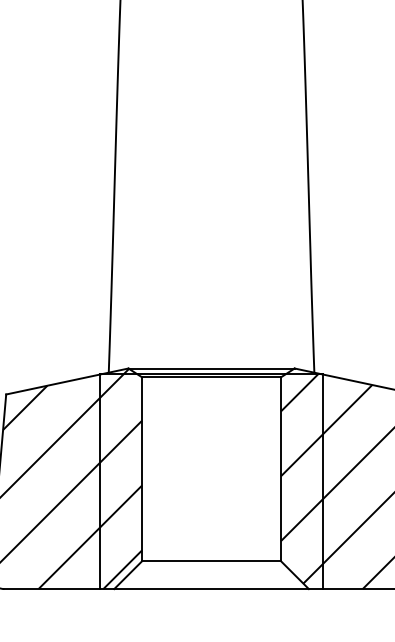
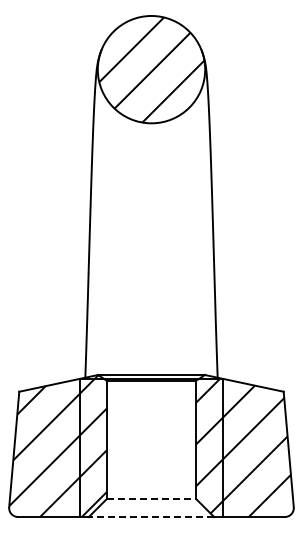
line: (211, 561) -> (151, 499), solid -> dashed
line: (211, 589) -> (151, 517), solid -> dashed

